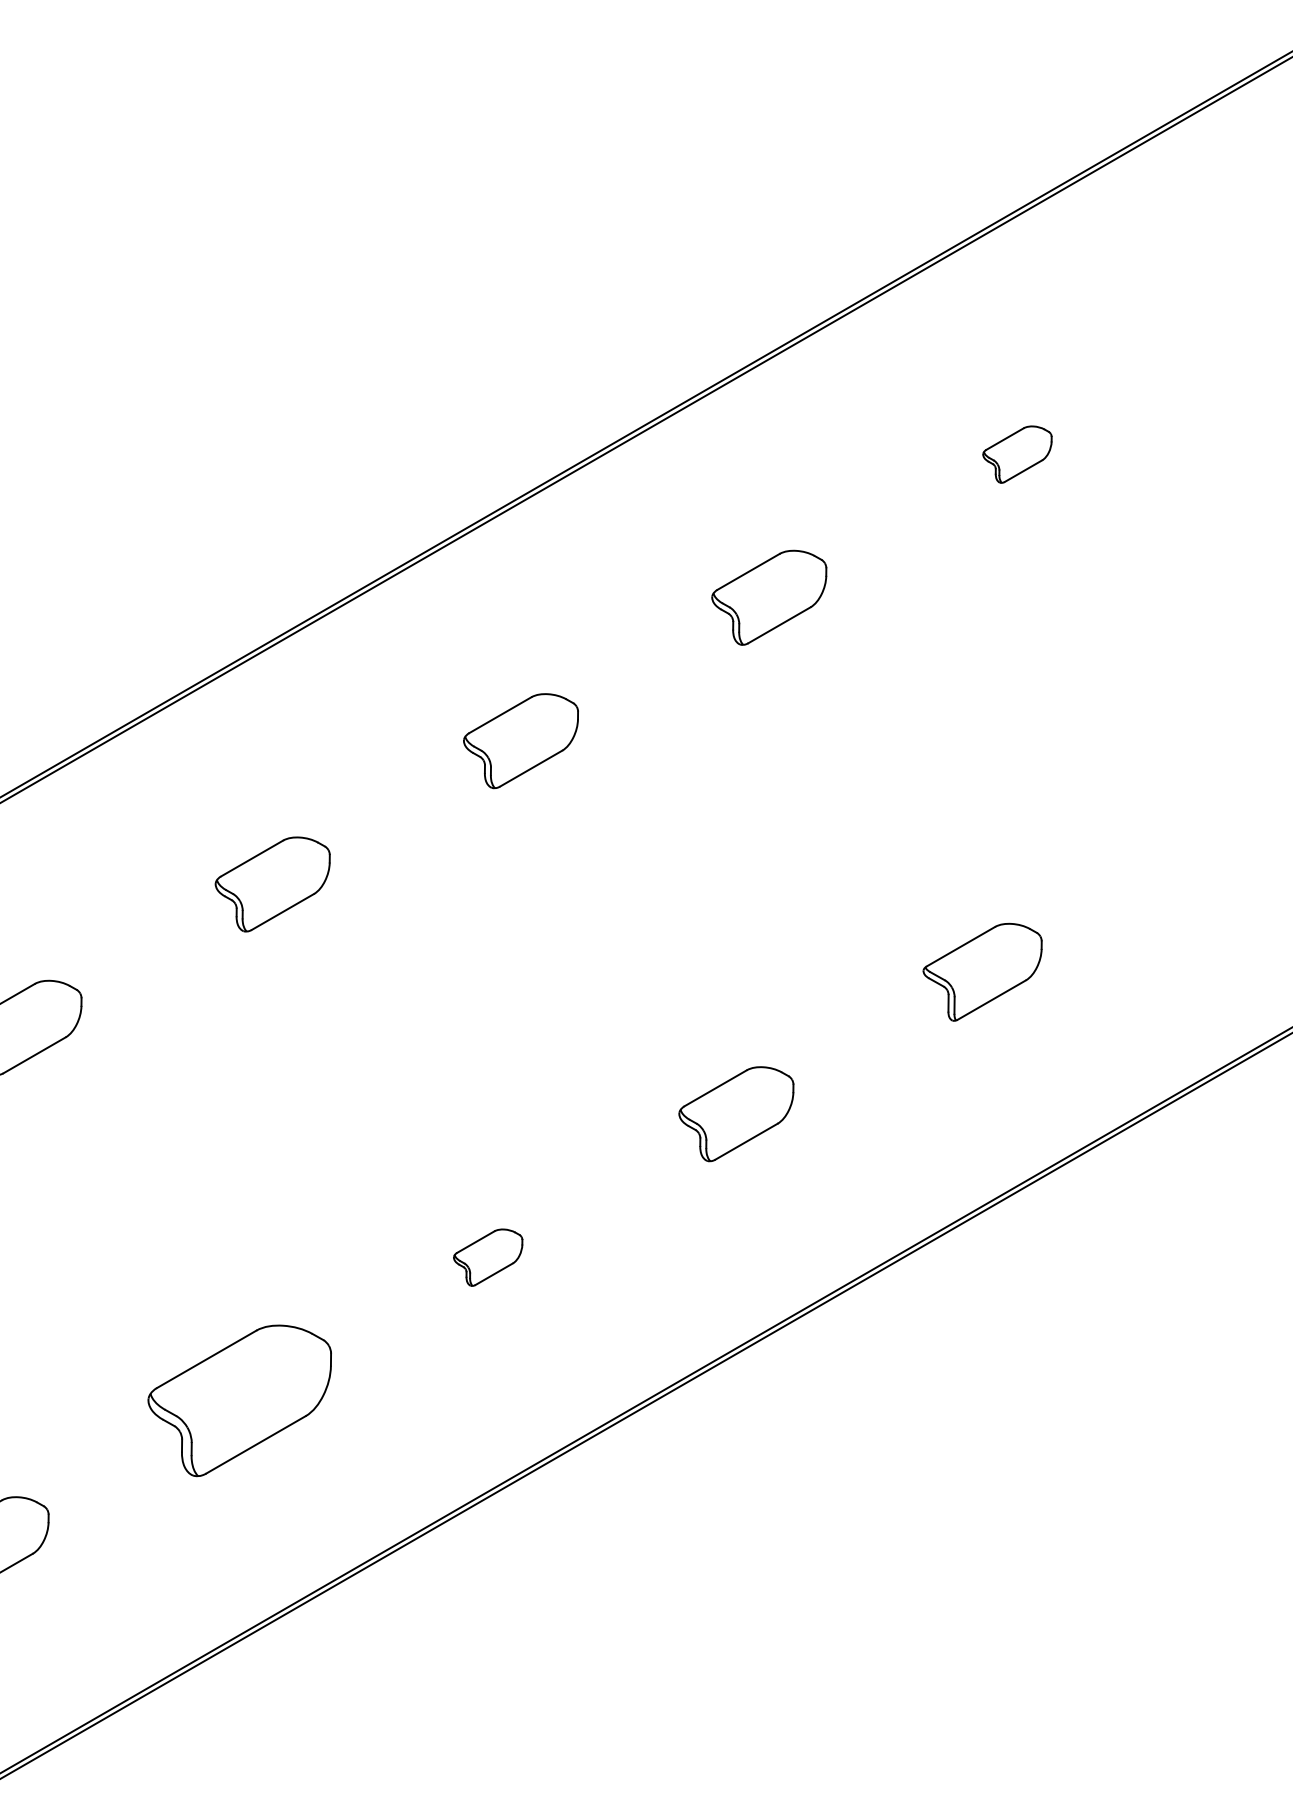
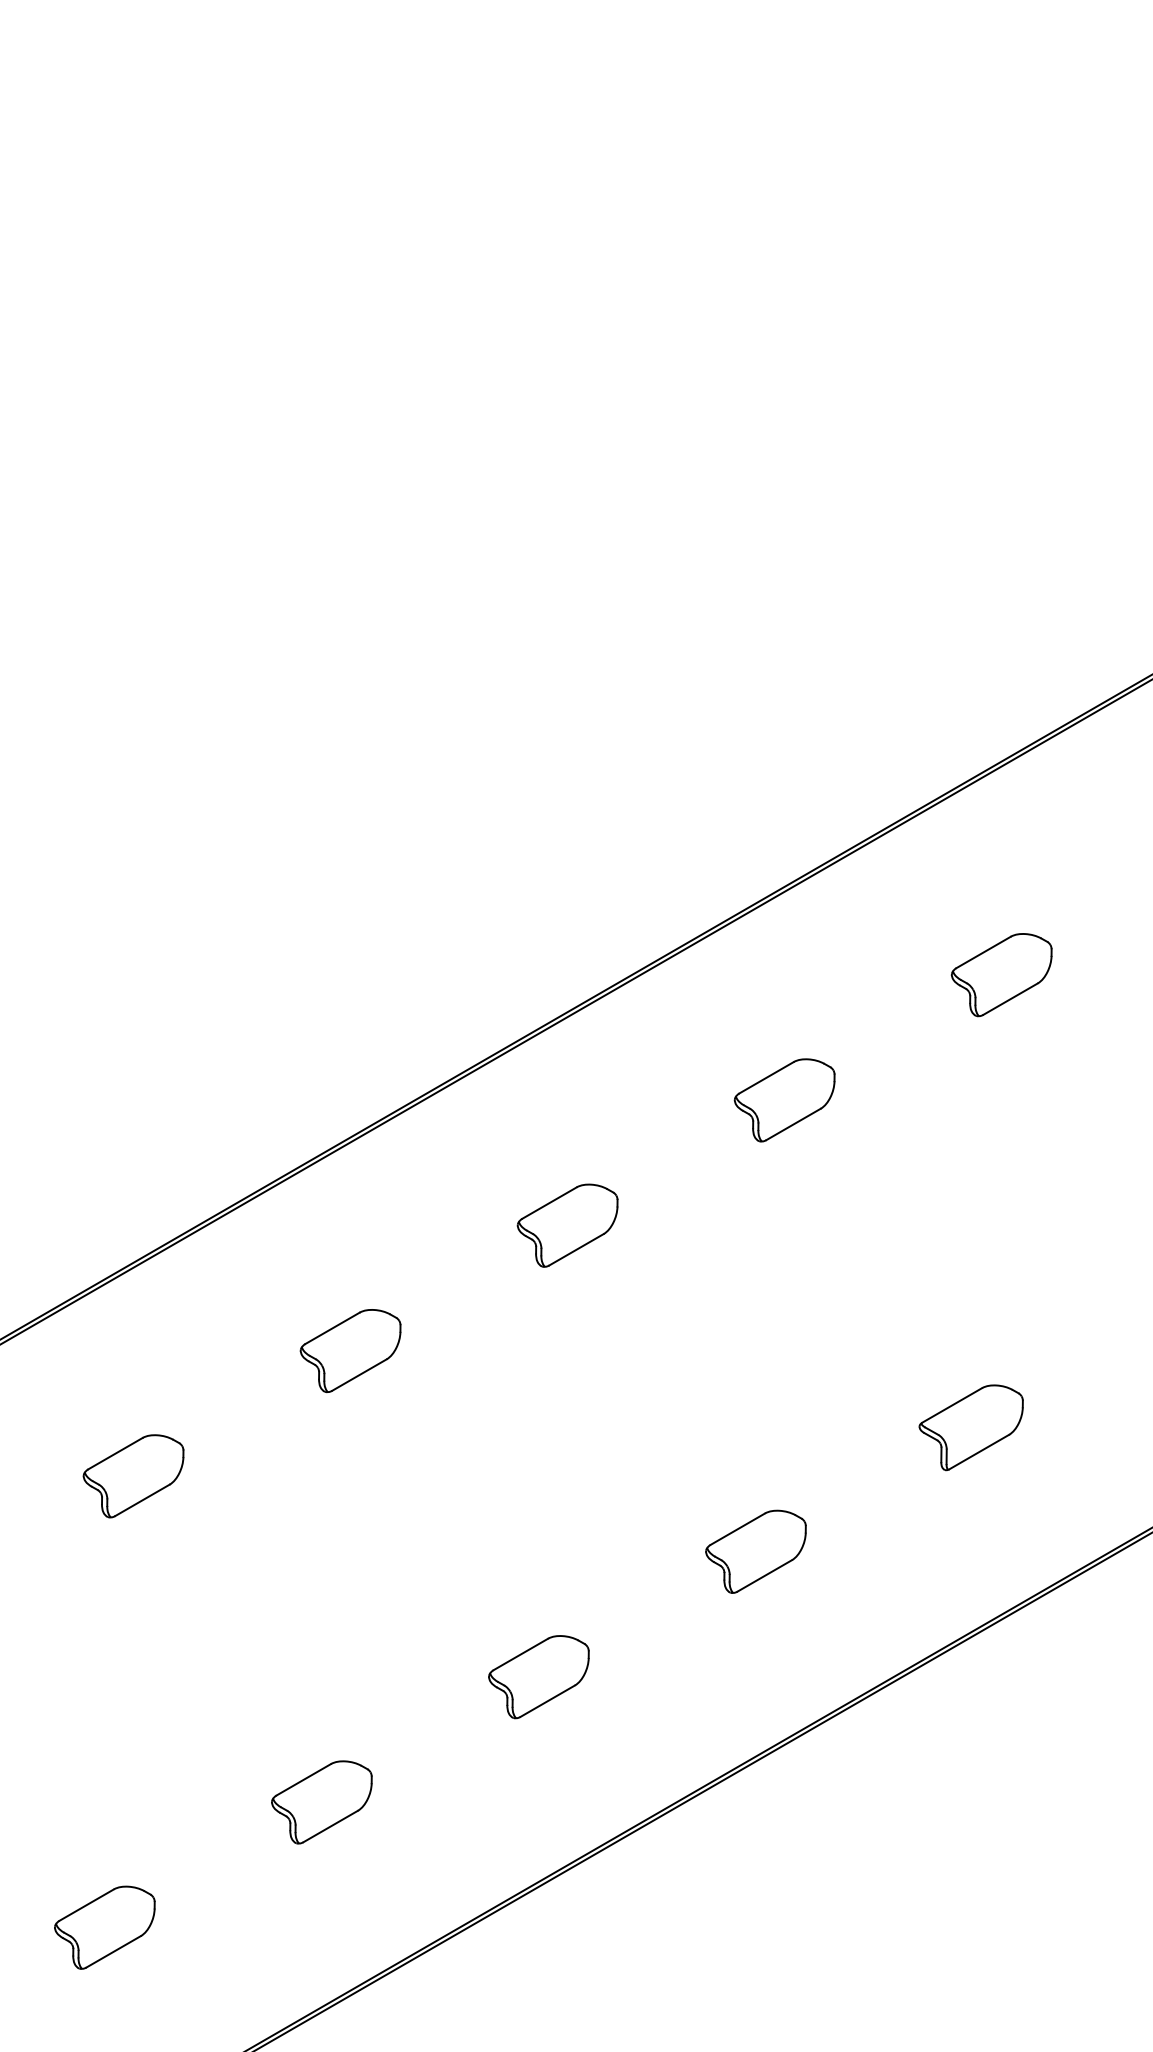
part: (1017, 454) -> (1001, 975), size x1.67
part: (487, 1257) -> (538, 1677), size x1.67
part: (239, 1400) -> (321, 1802), size x0.62

